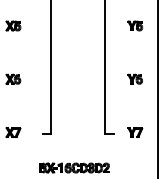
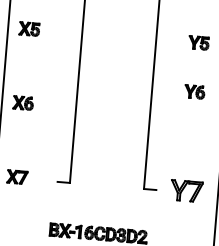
part: (134, 78) -> (193, 90), moved
part: (135, 132) -> (187, 191), size x1.6

